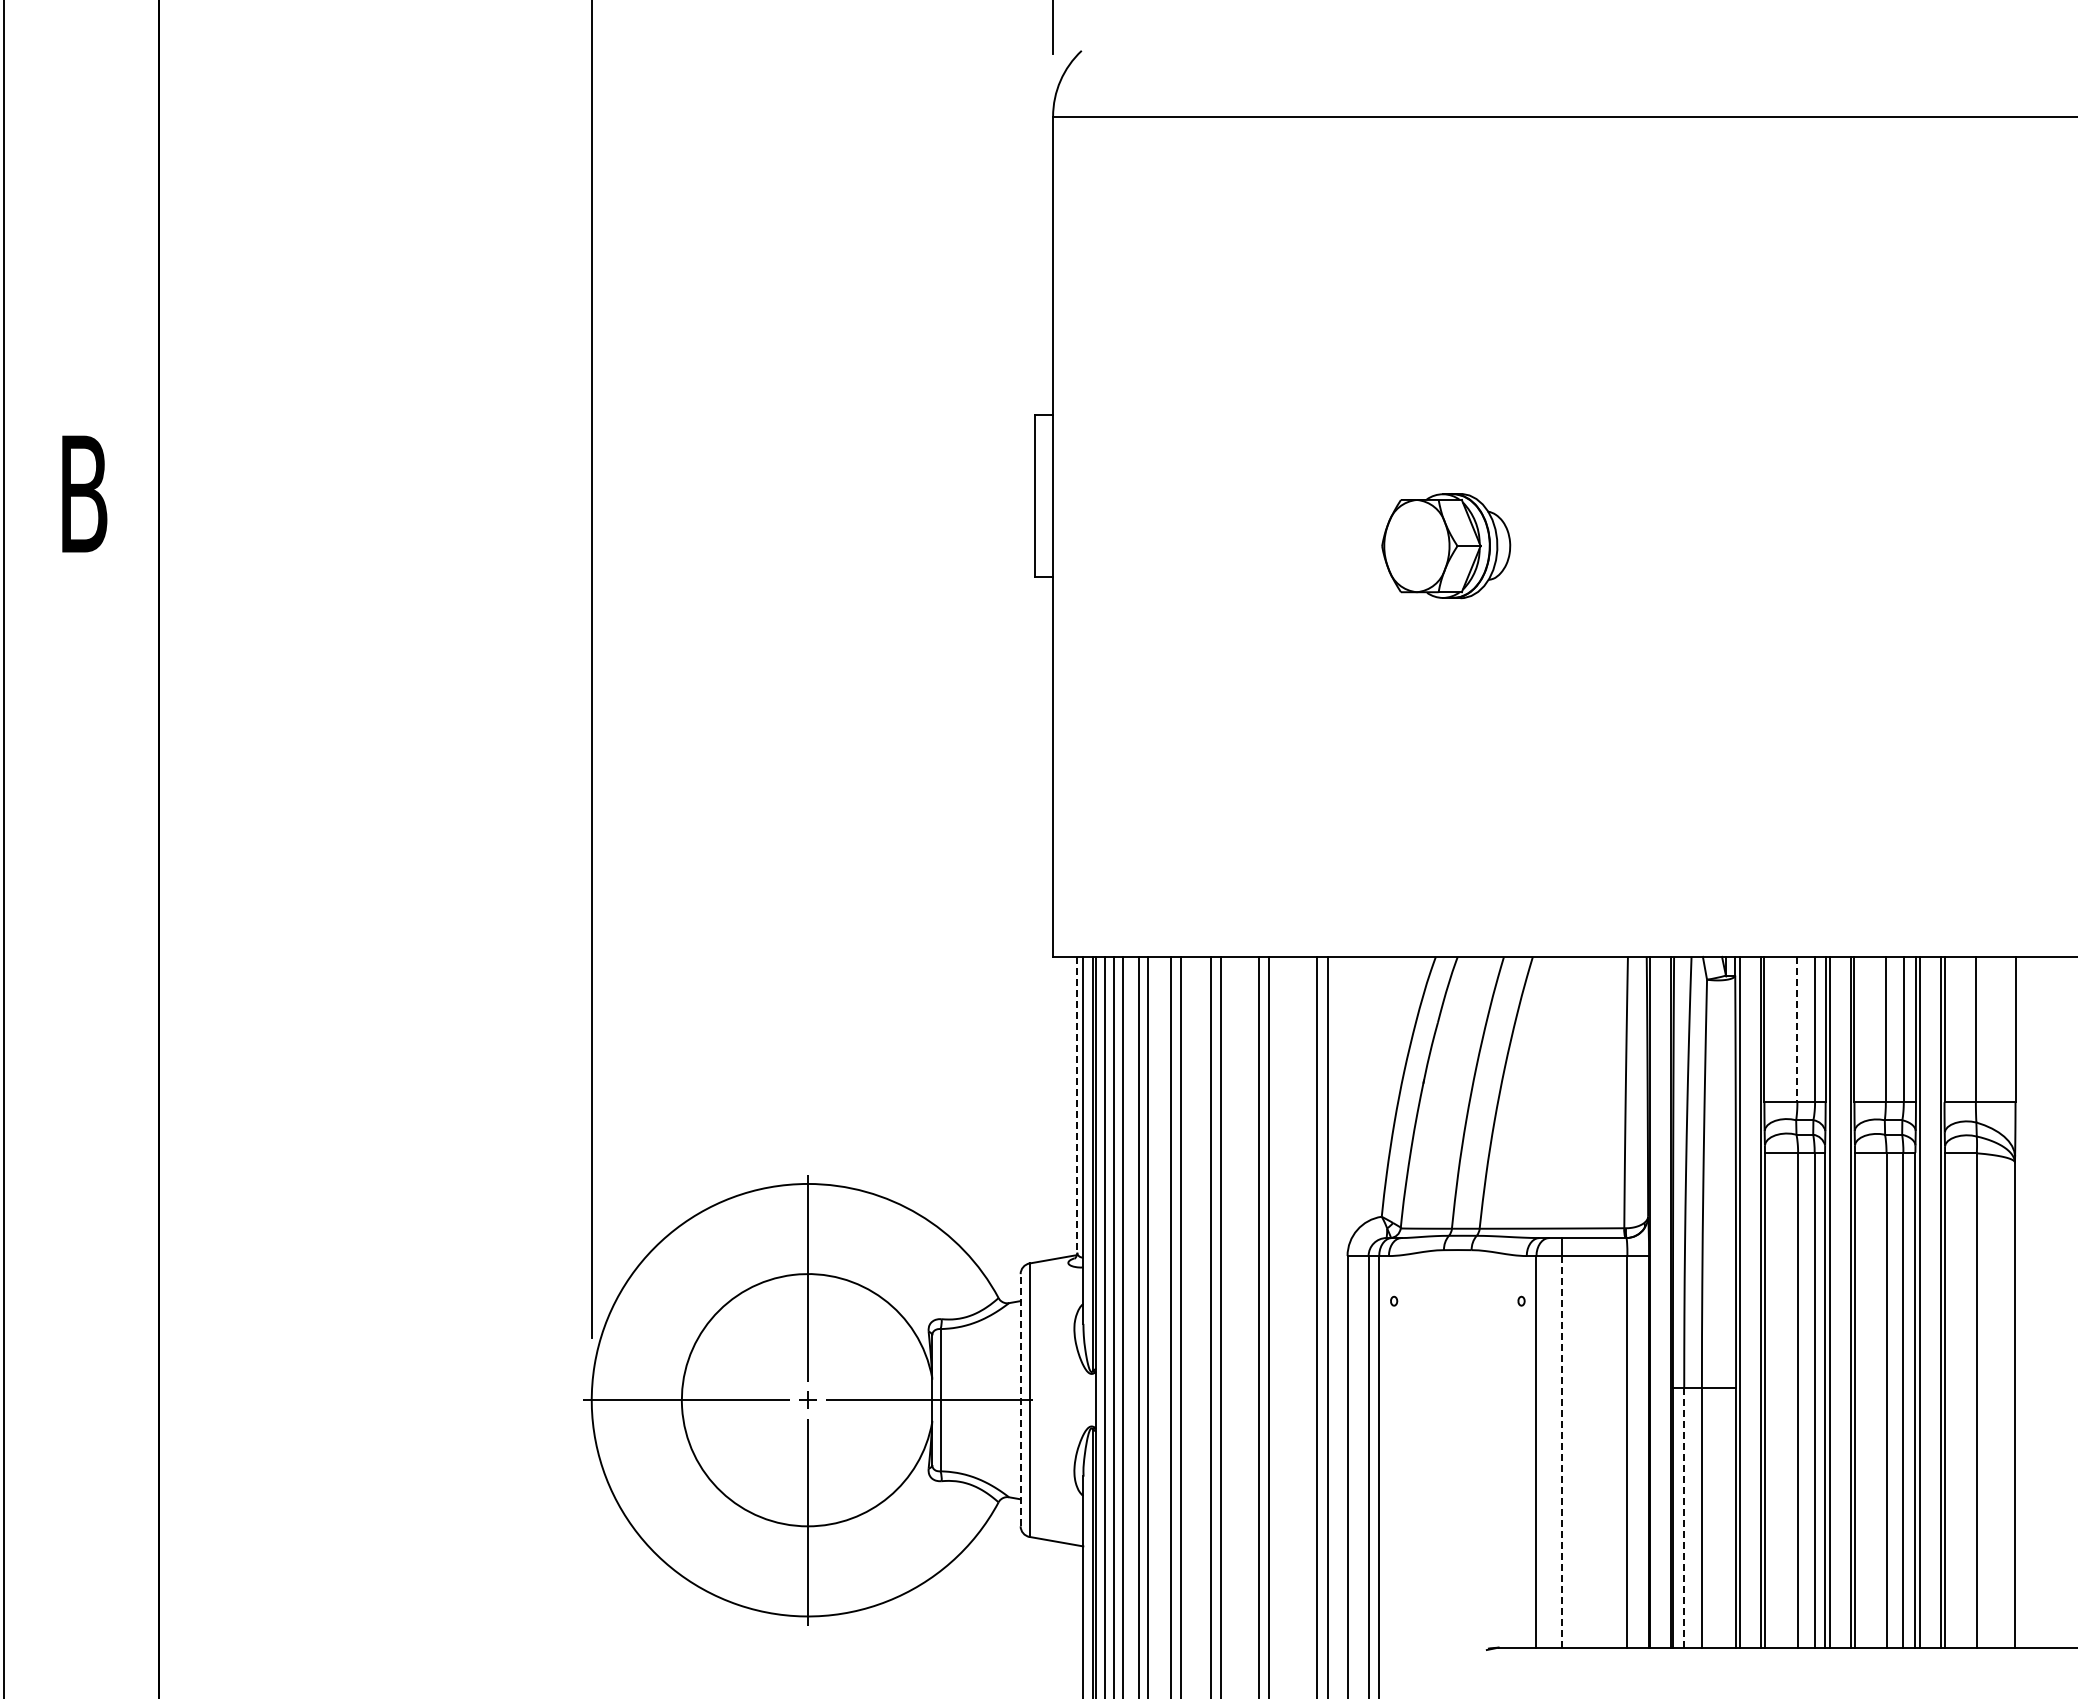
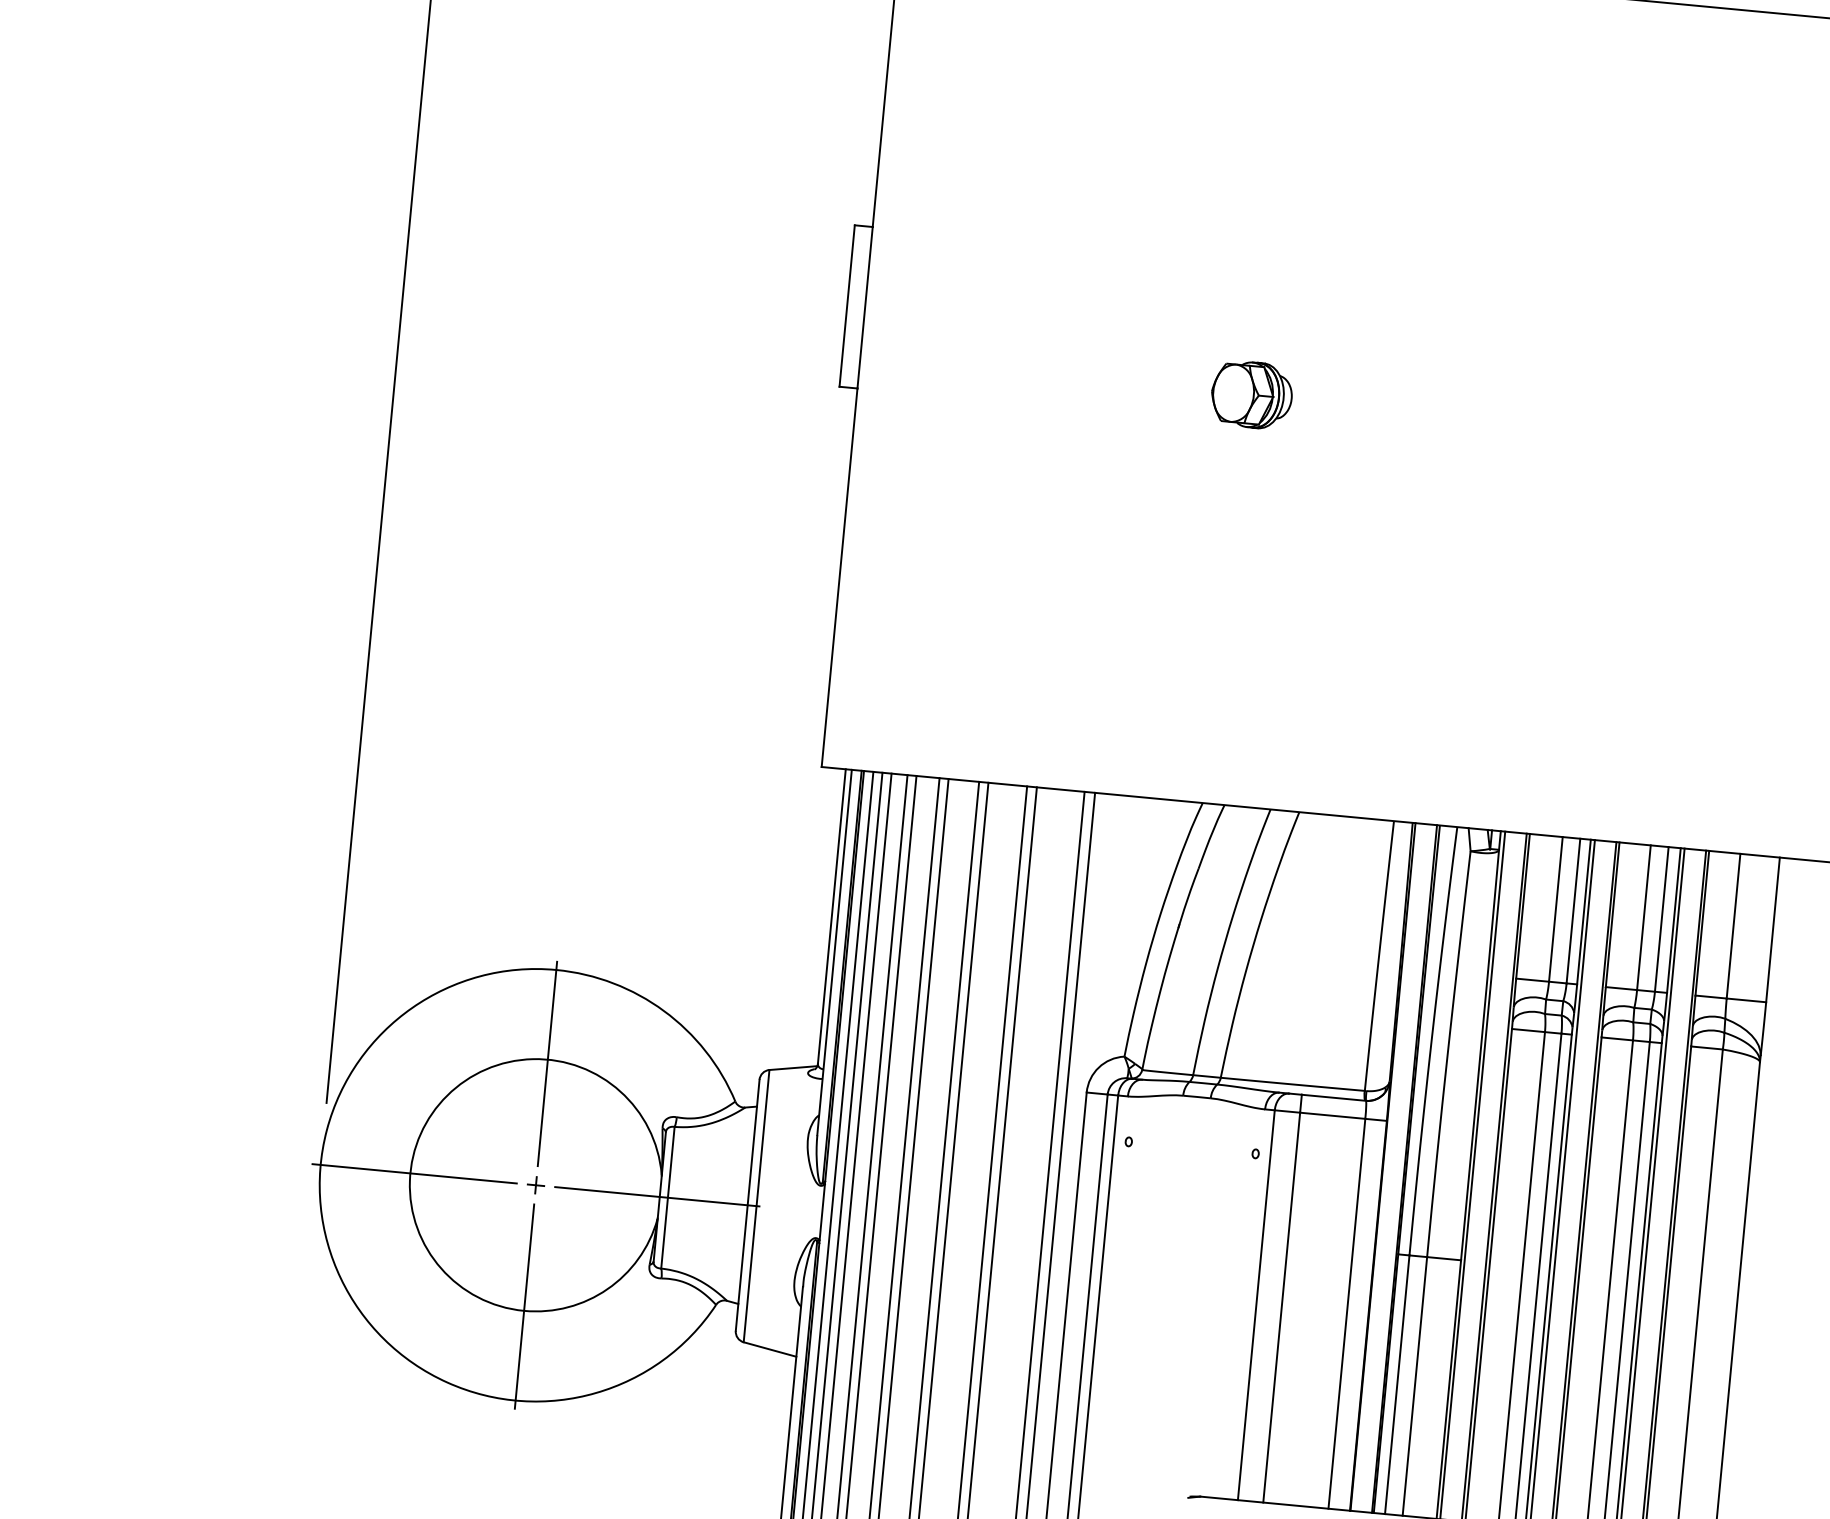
part: (1446, 545) -> (1252, 394), size x0.62
line: (1797, 1029) -> (1555, 909), dashed -> solid
line: (1077, 1104) -> (832, 916), dashed -> solid
line: (1020, 1399) -> (747, 1204), dashed -> solid
line: (1561, 1451) -> (1281, 1307), dashed -> solid
line: (1684, 1517) -> (1397, 1384), dashed -> solid

